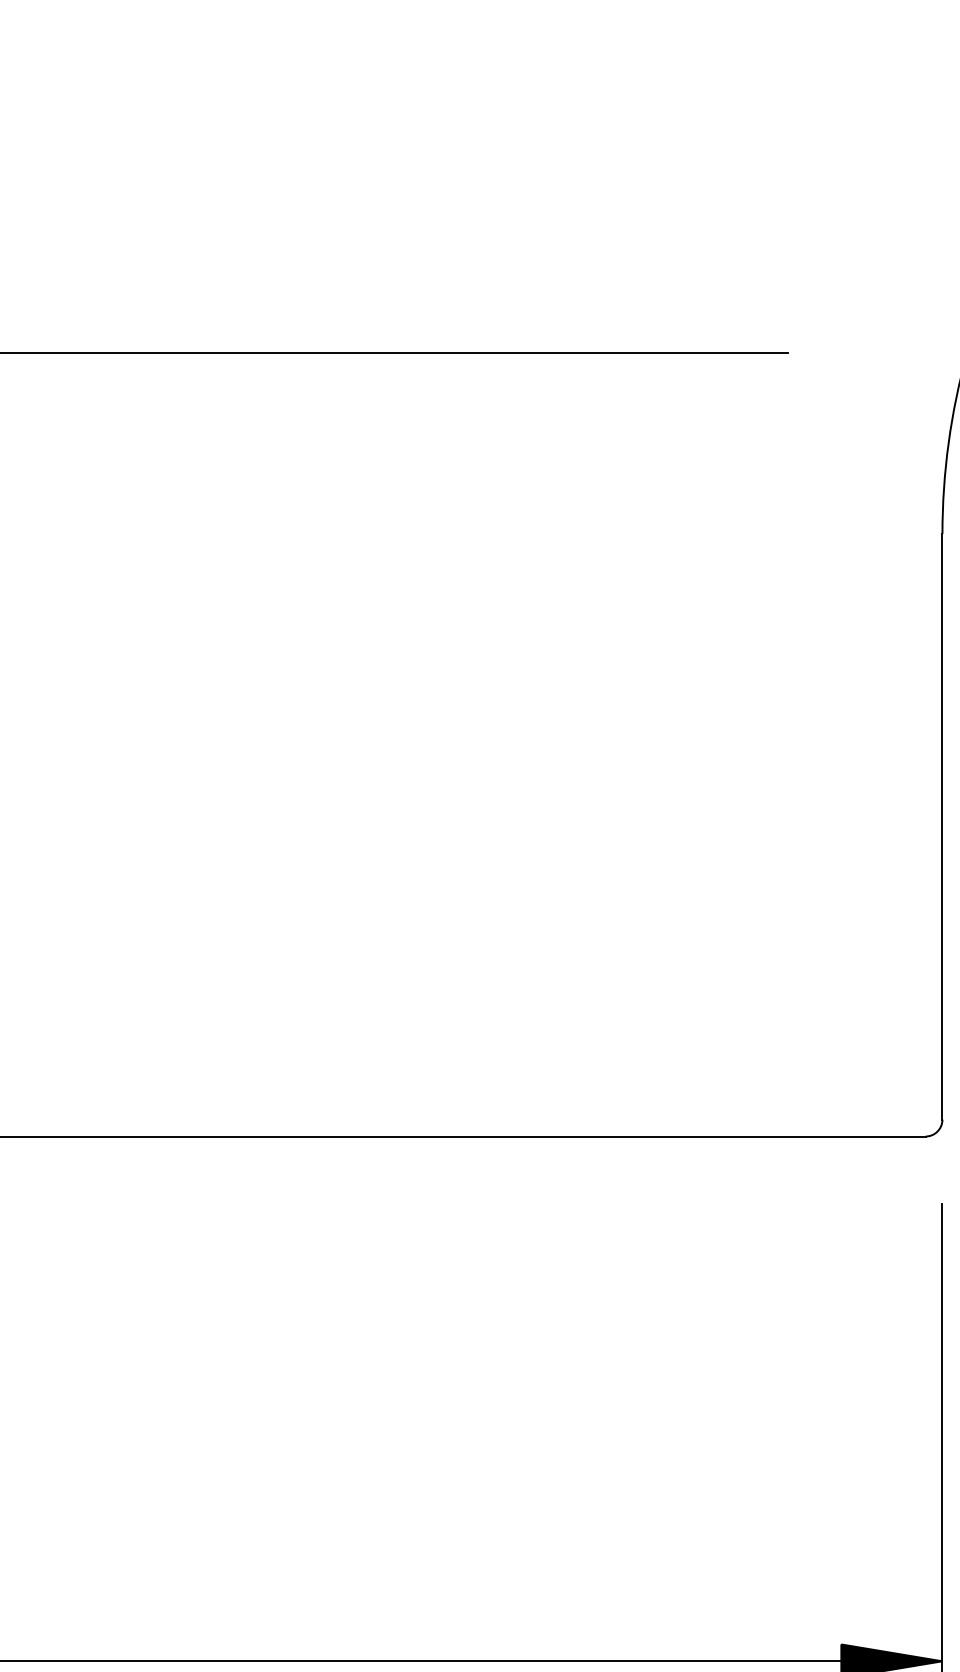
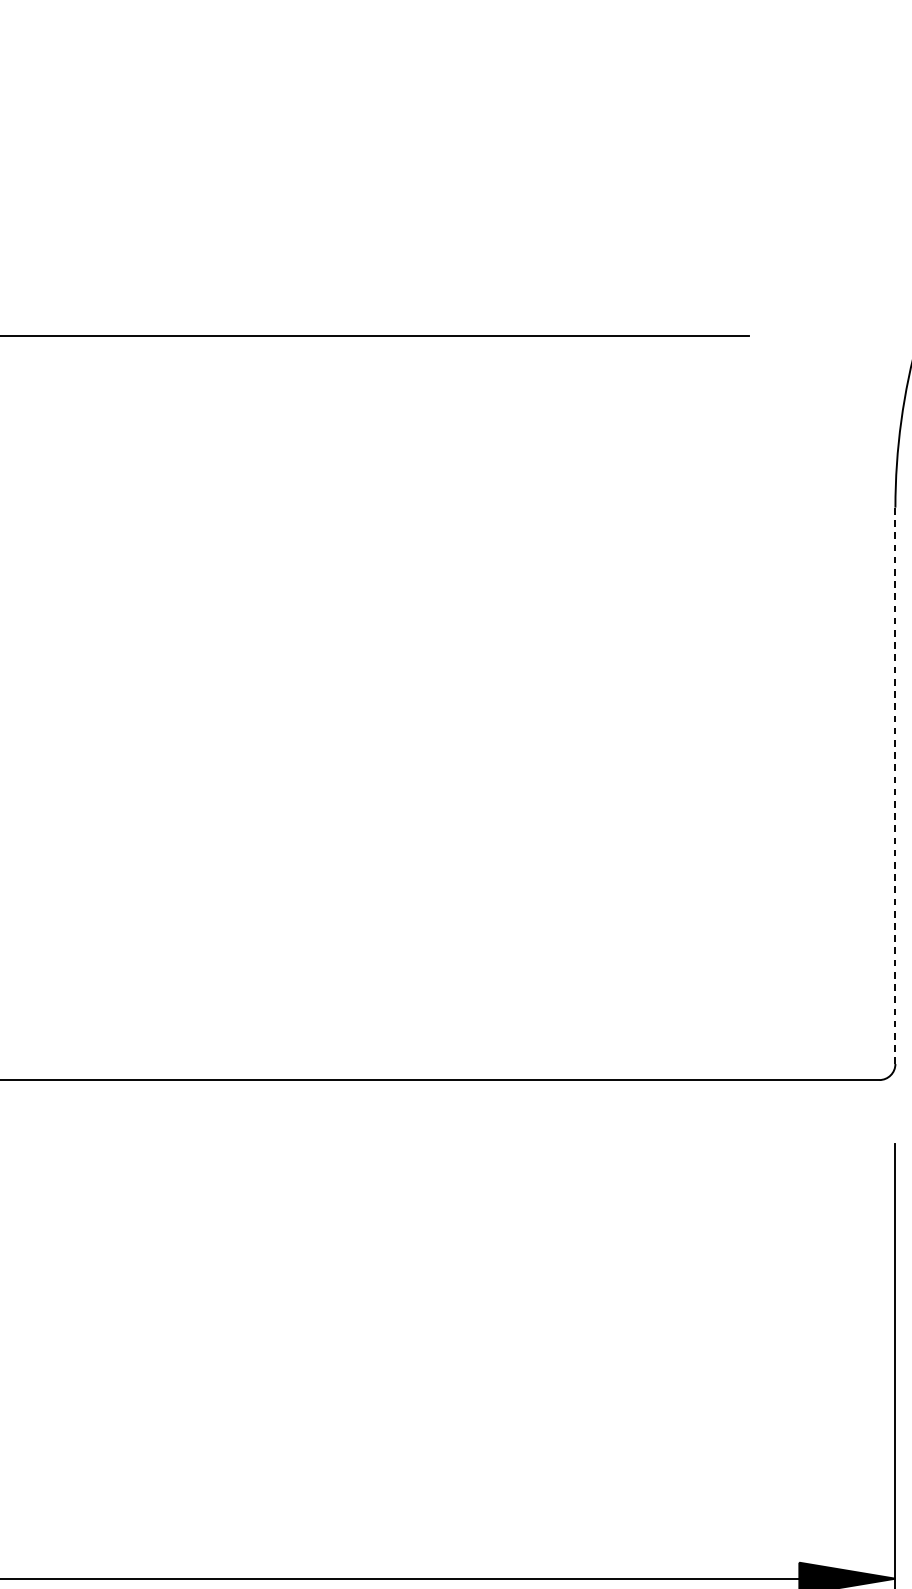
line: (942, 826) -> (895, 785), solid -> dashed

